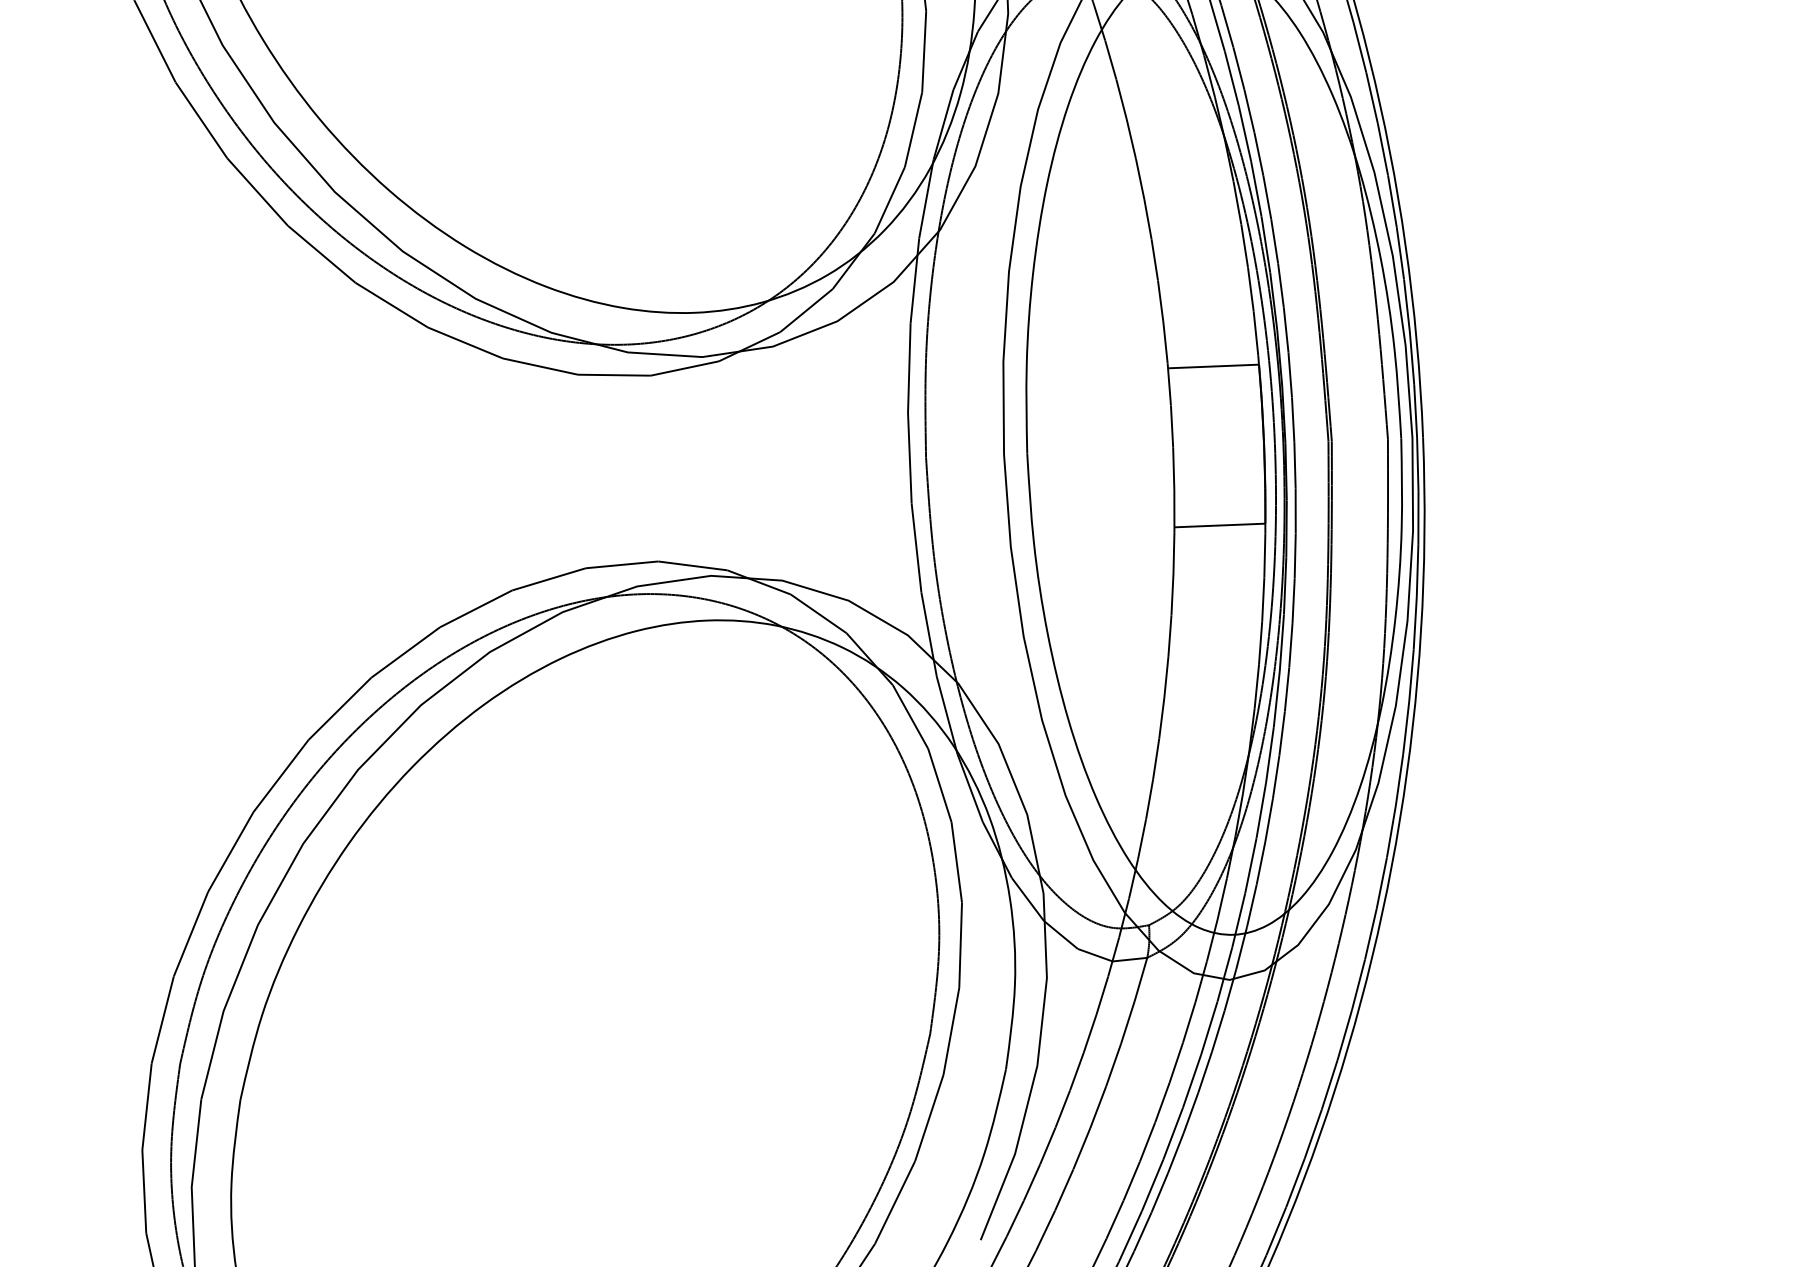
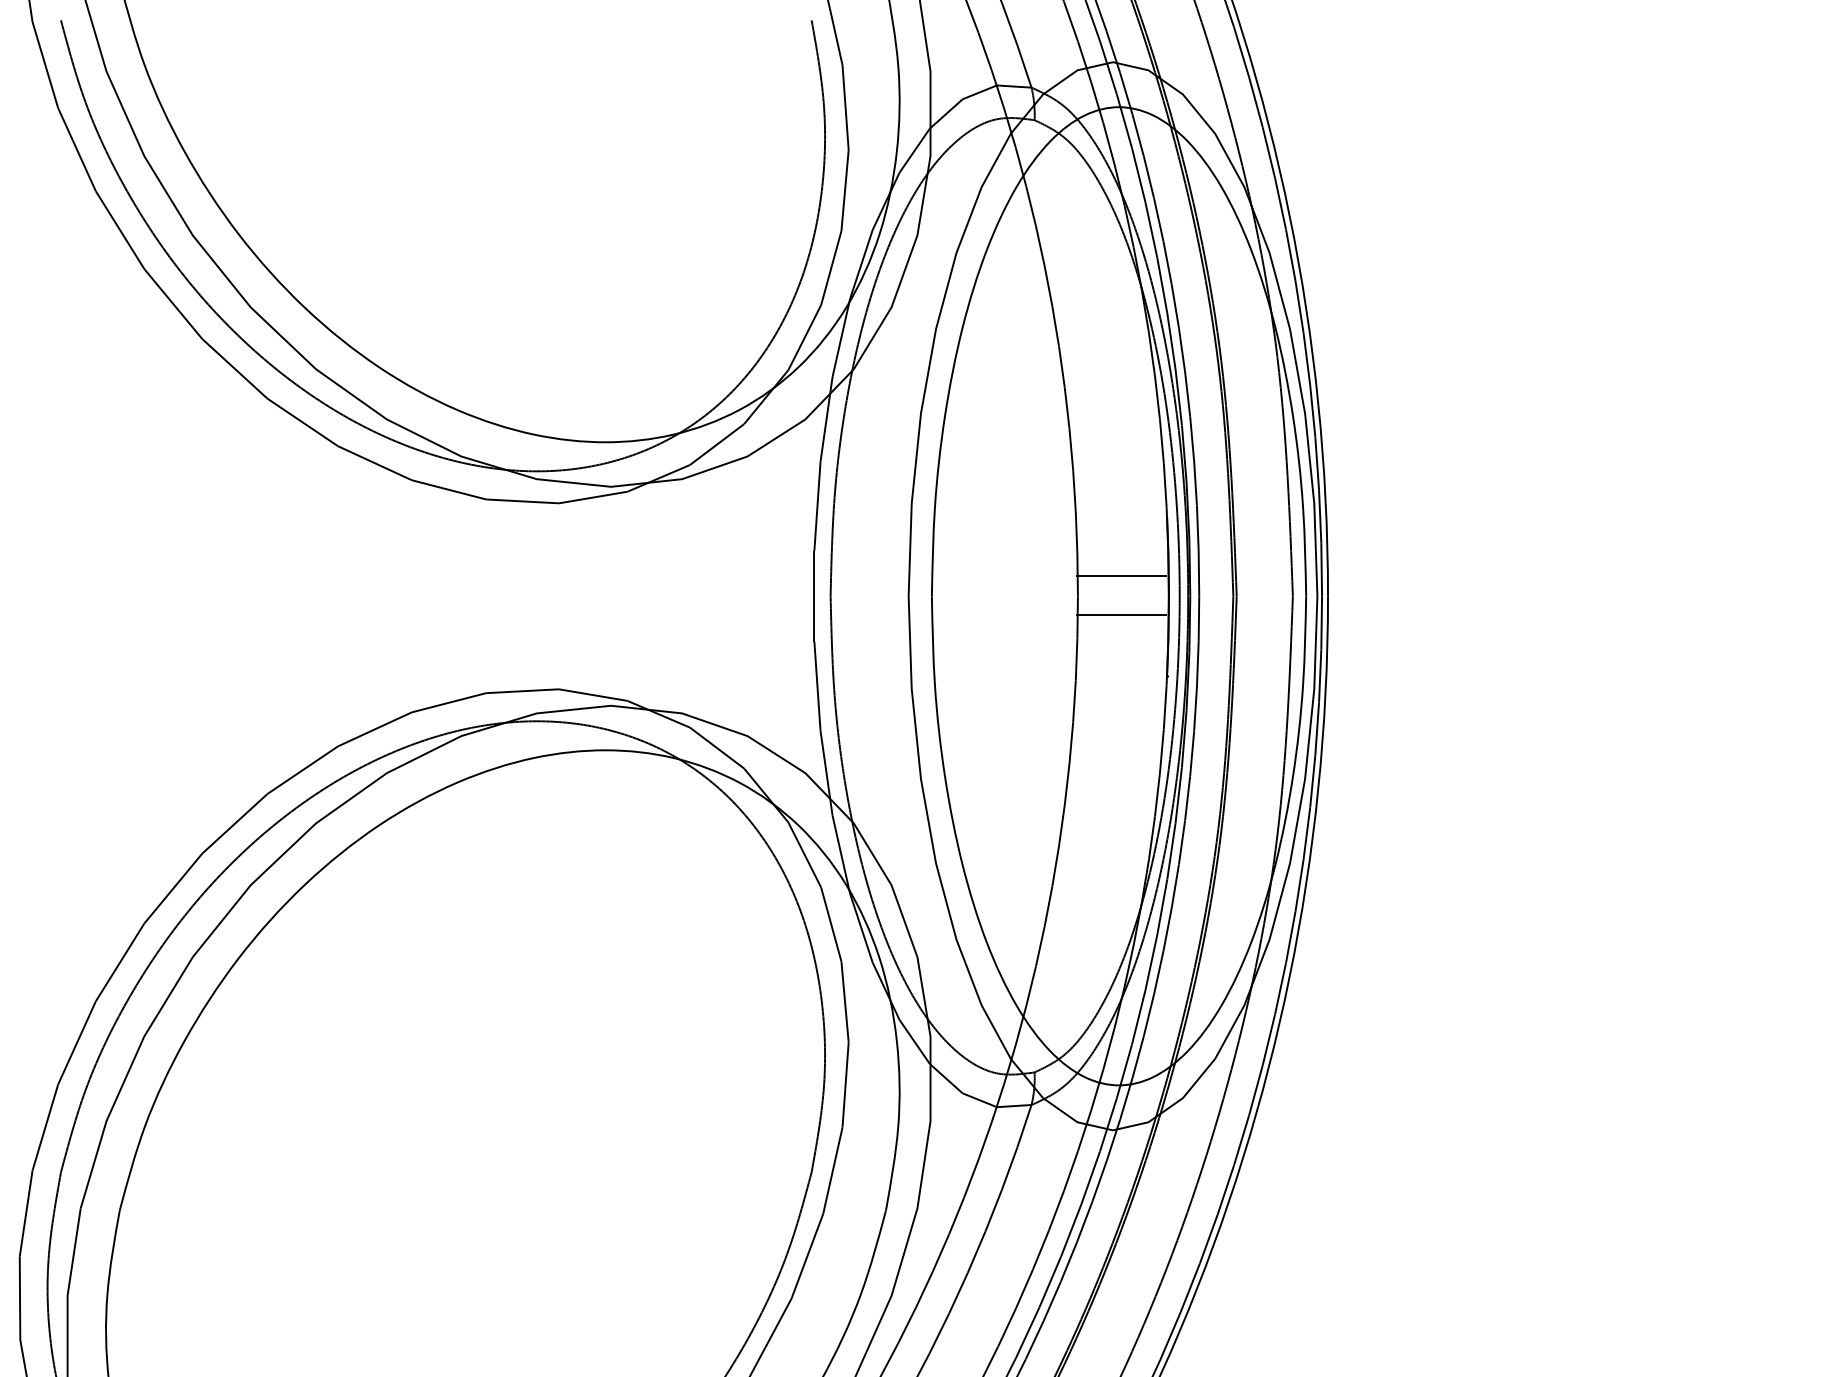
line: (1213, 366) -> (1121, 575), moved
line: (1219, 525) -> (1121, 614), moved

